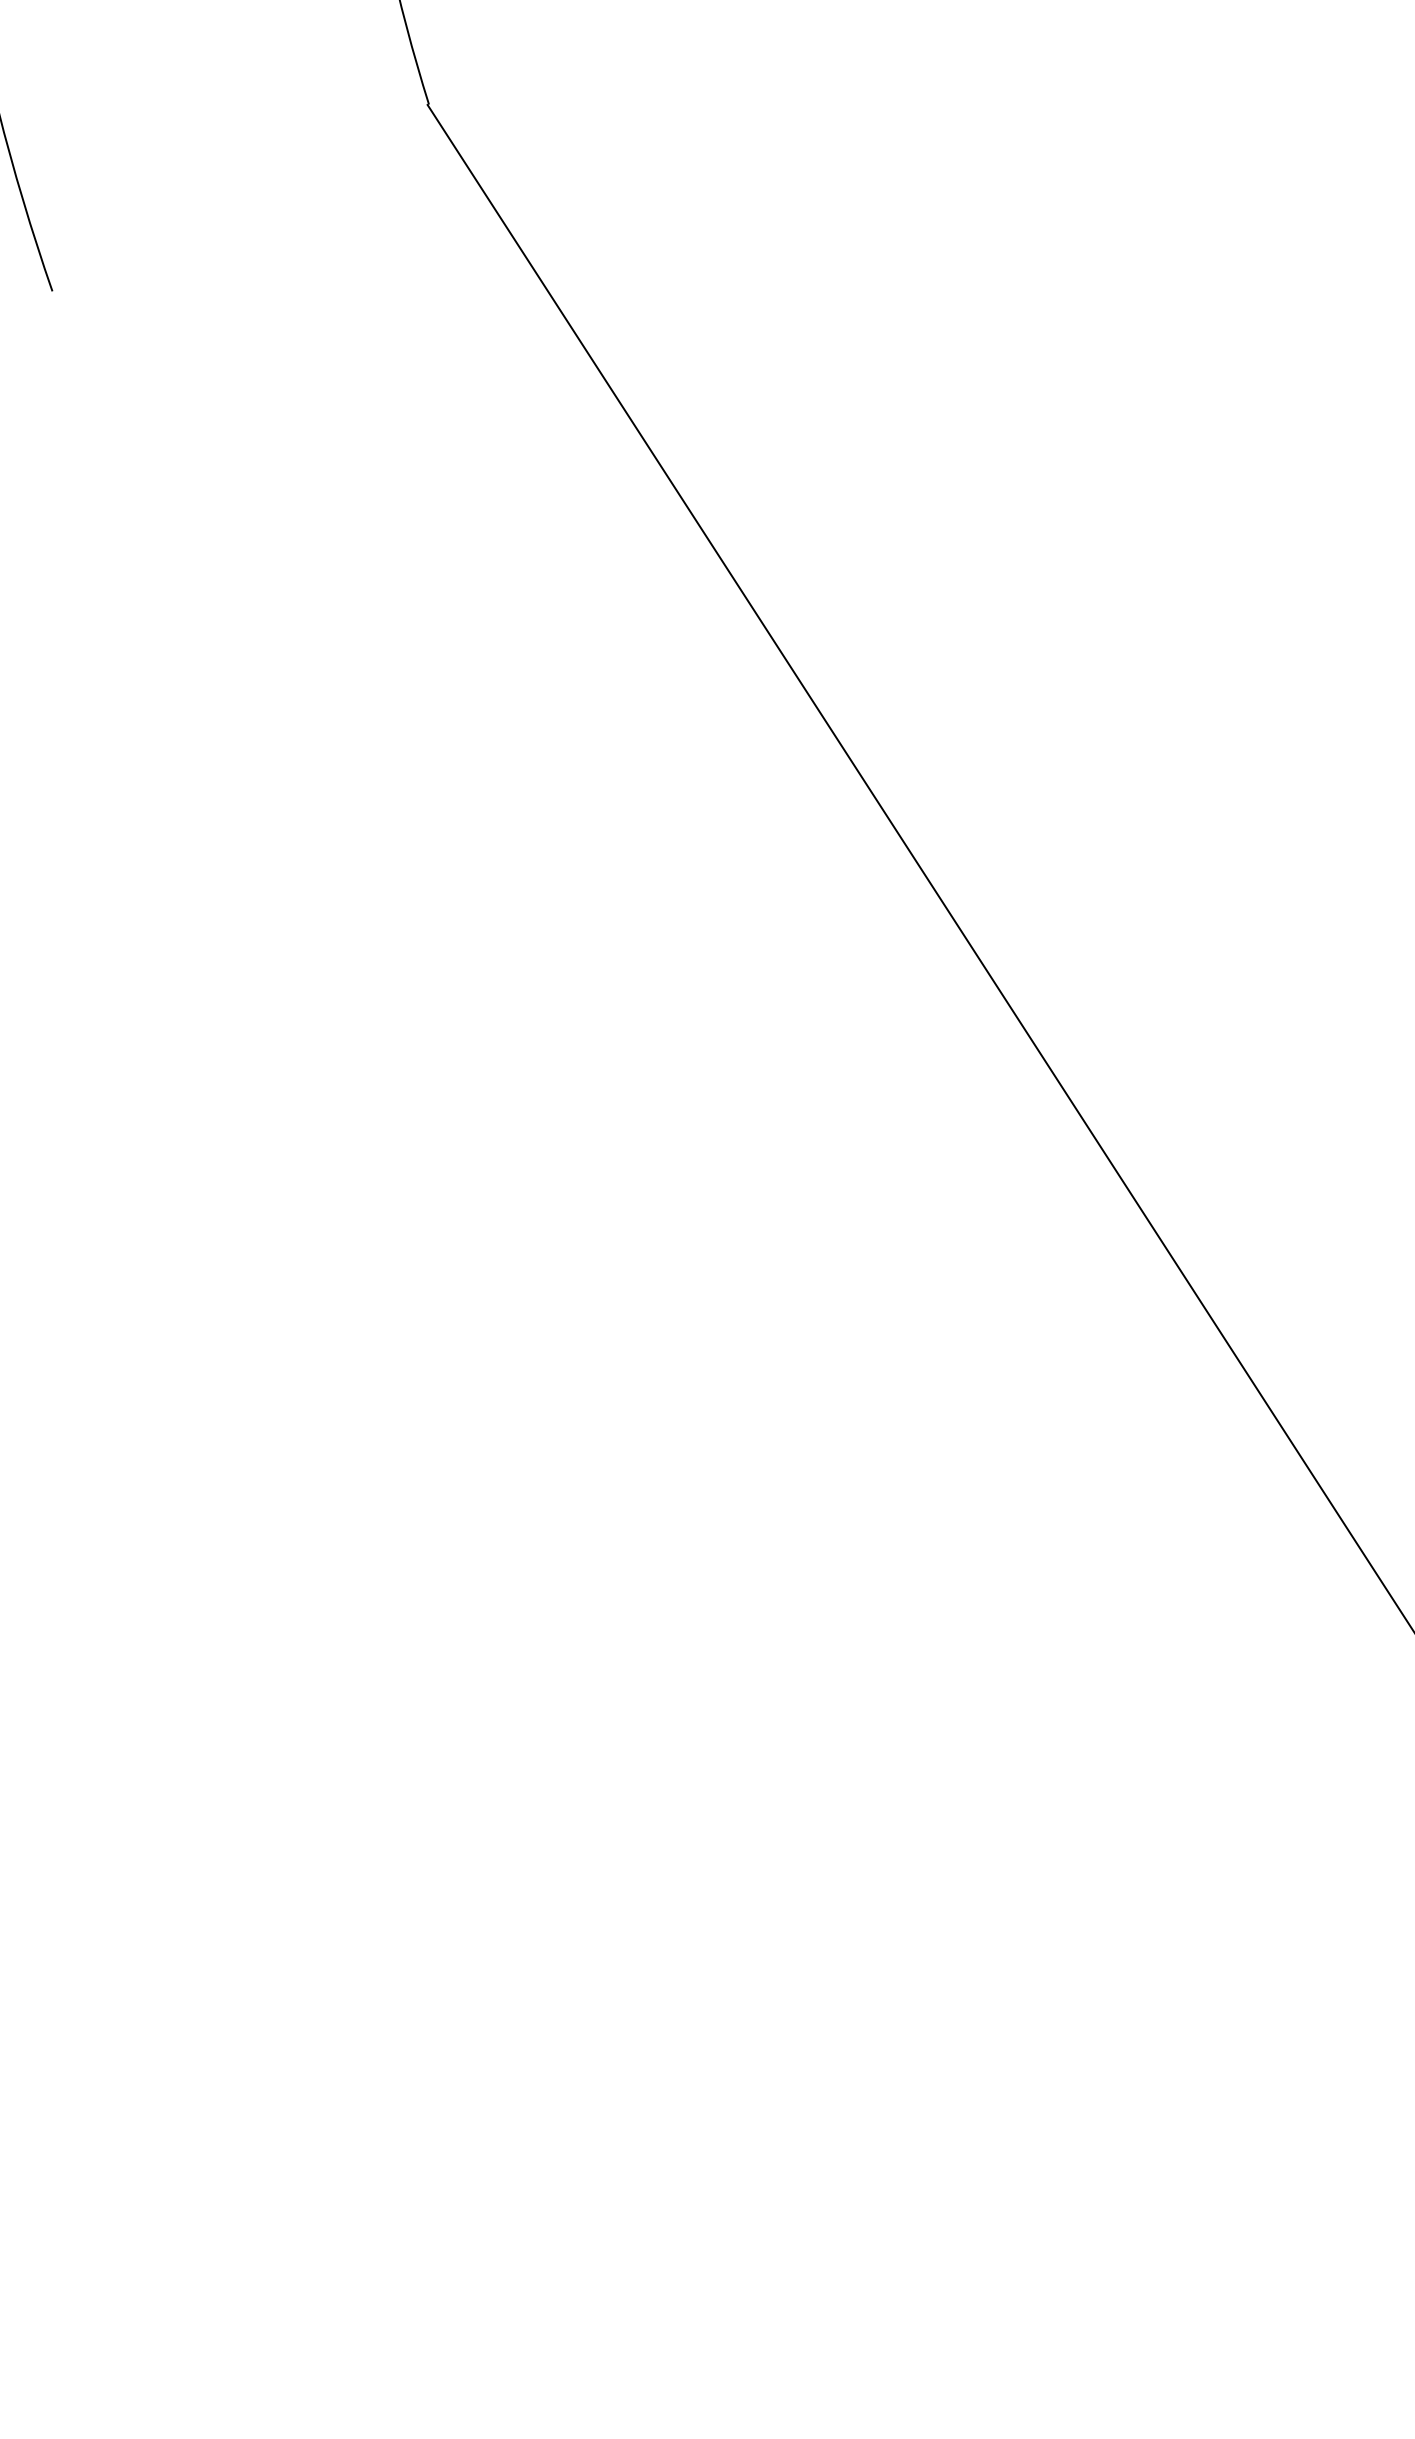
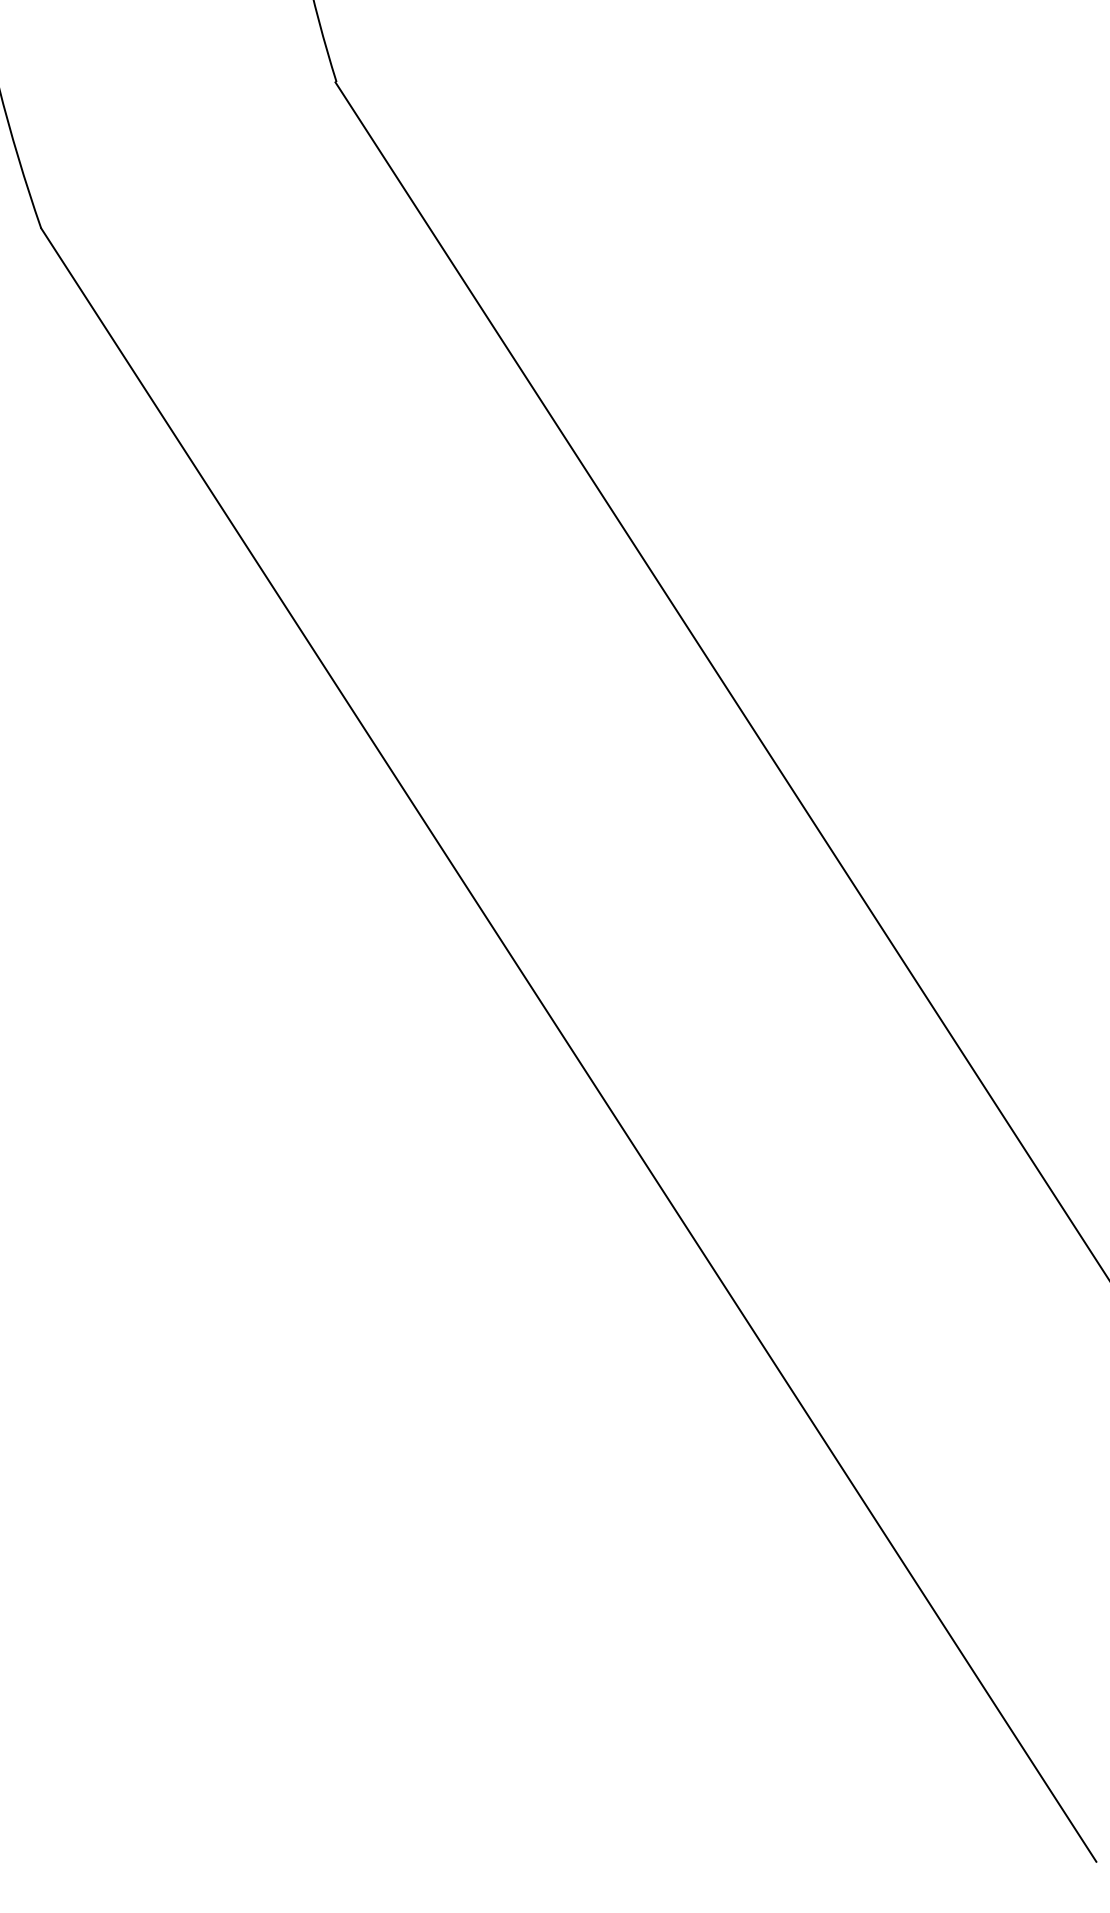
line: (724, 1332) -> (568, 1045), added

